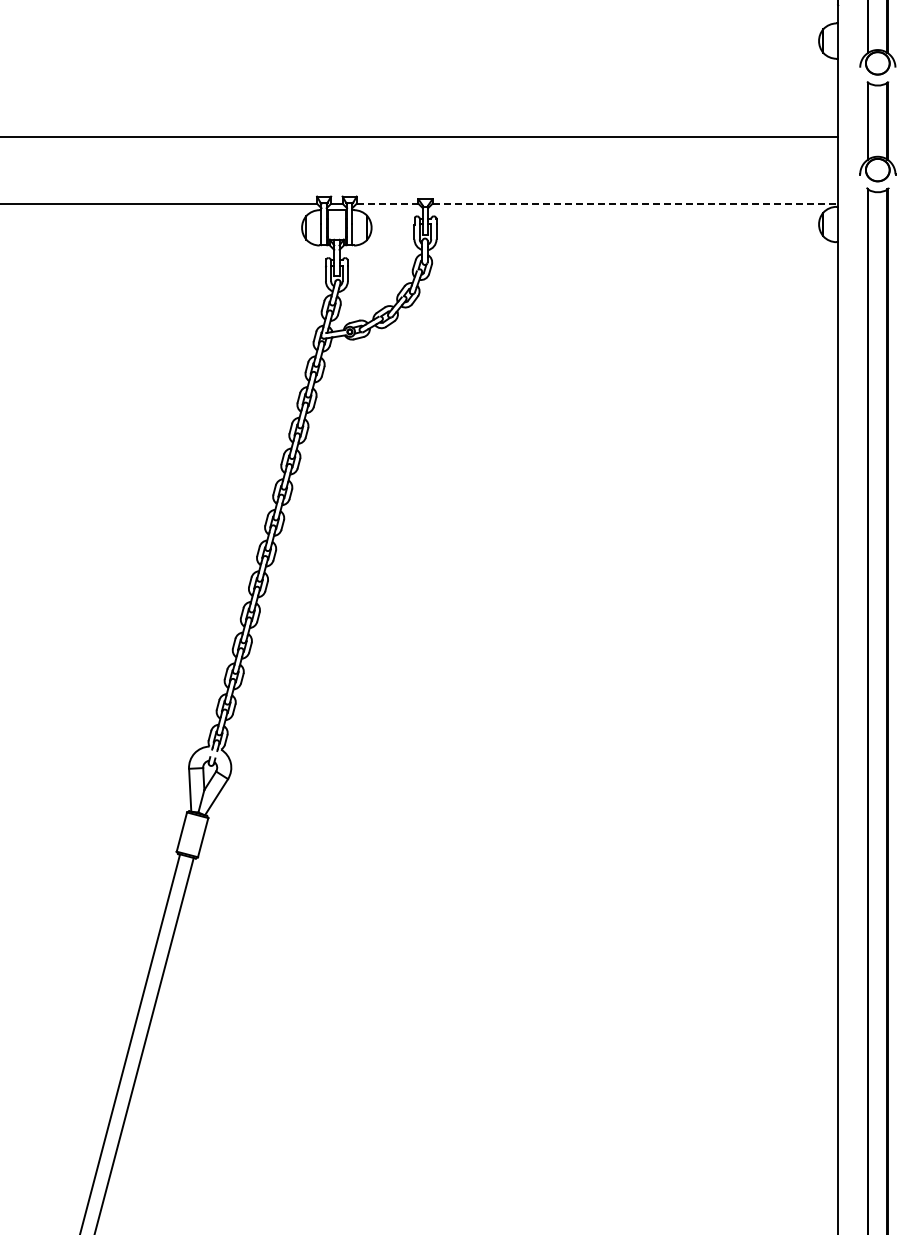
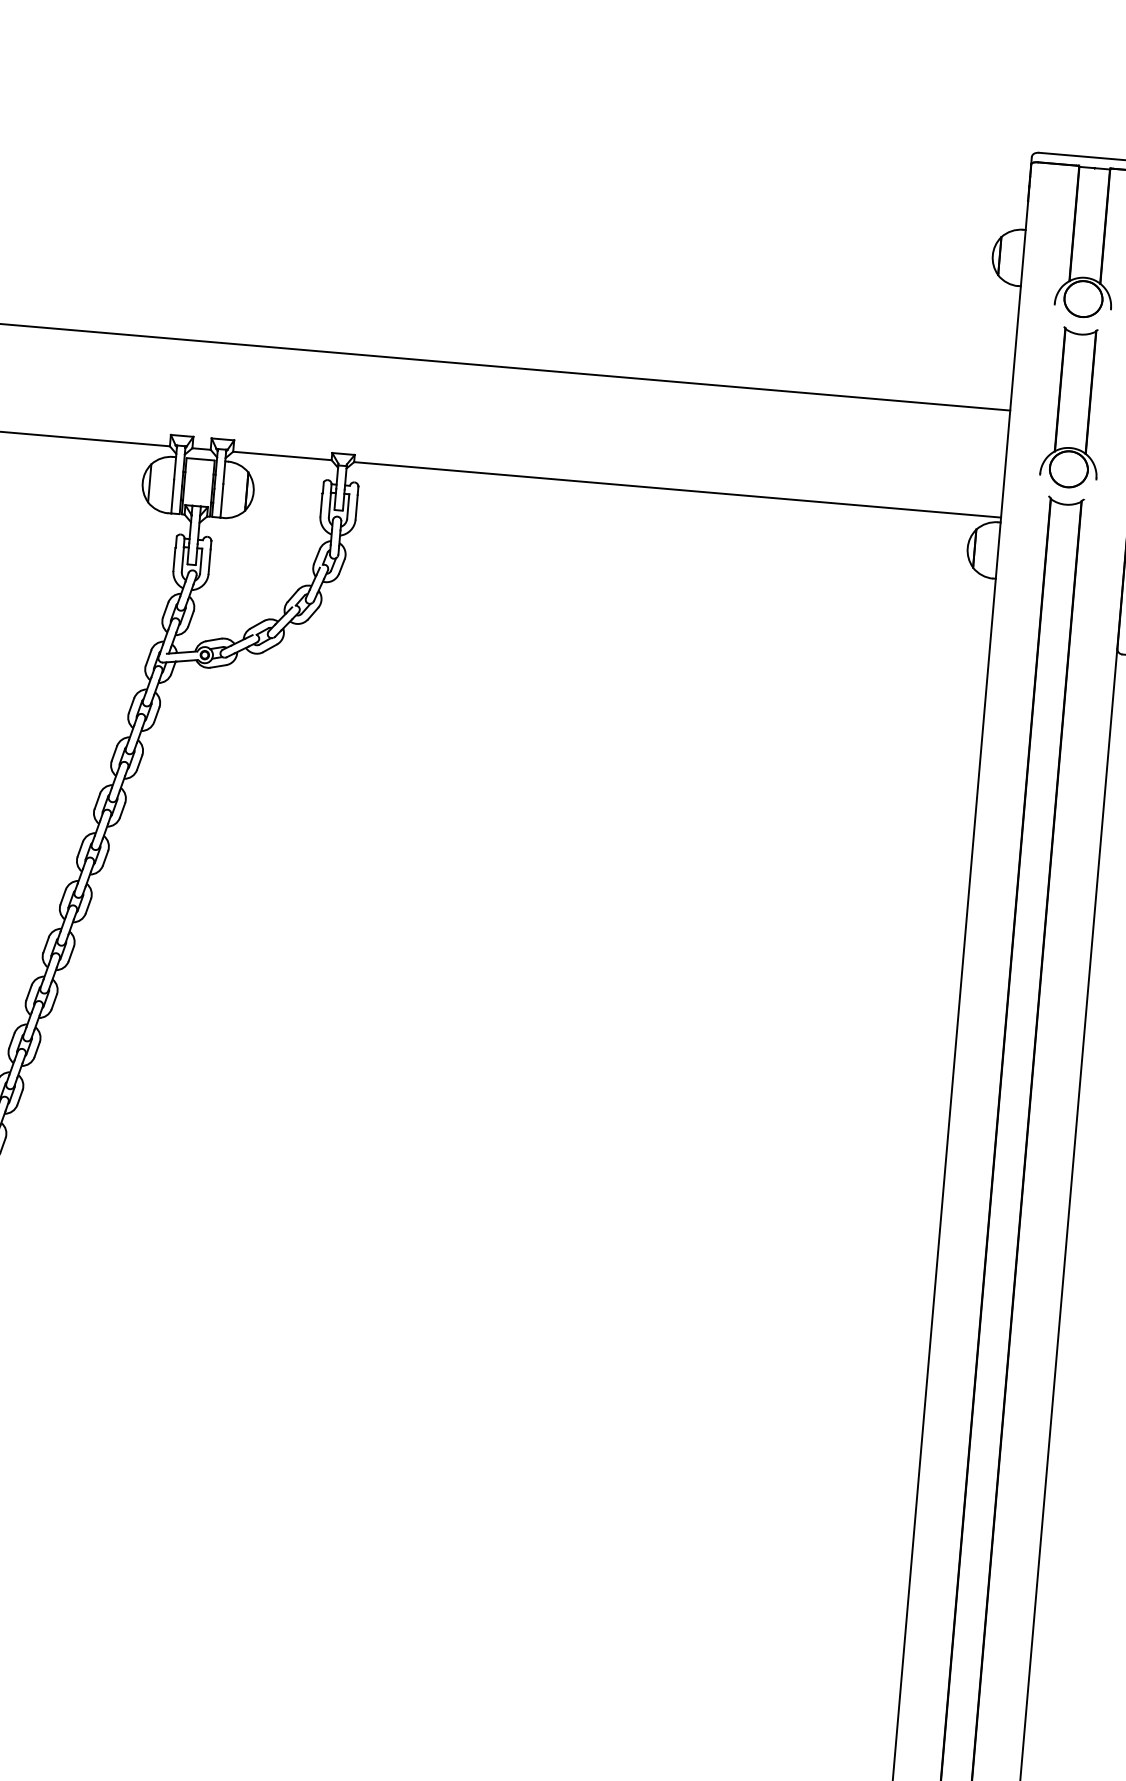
line: (387, 203) -> (282, 455), dashed -> solid
line: (635, 203) -> (677, 489), dashed -> solid

